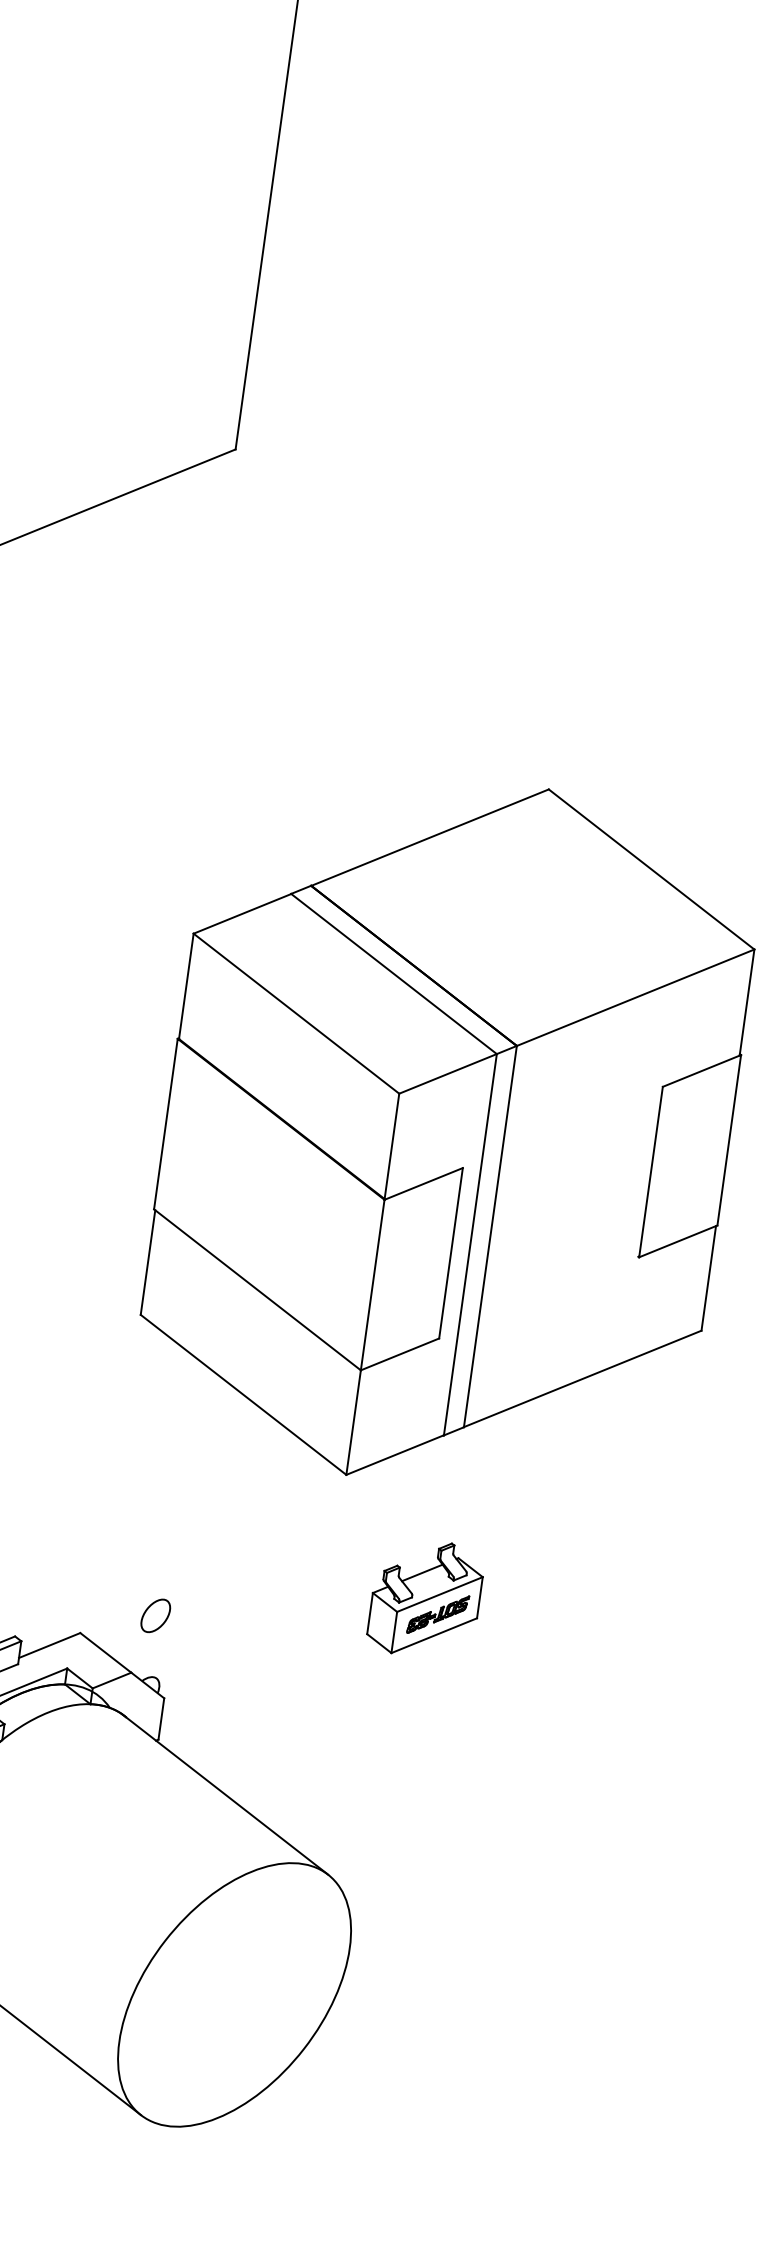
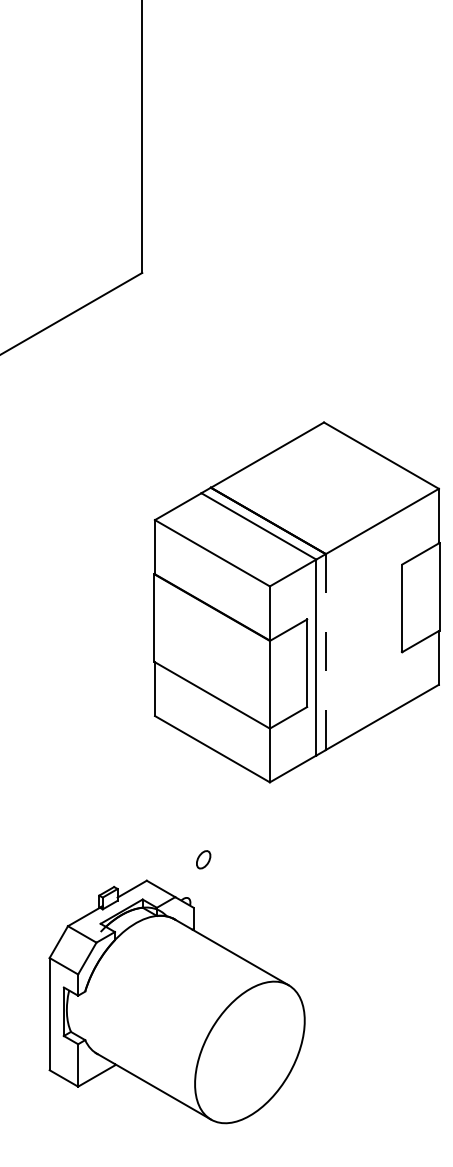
line: (489, 1237) -> (325, 652), solid -> dashed
part: (425, 1599) -> (318, 839), removed
part: (155, 1615) -> (203, 859), moved

